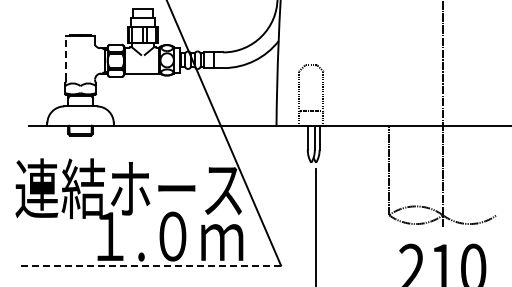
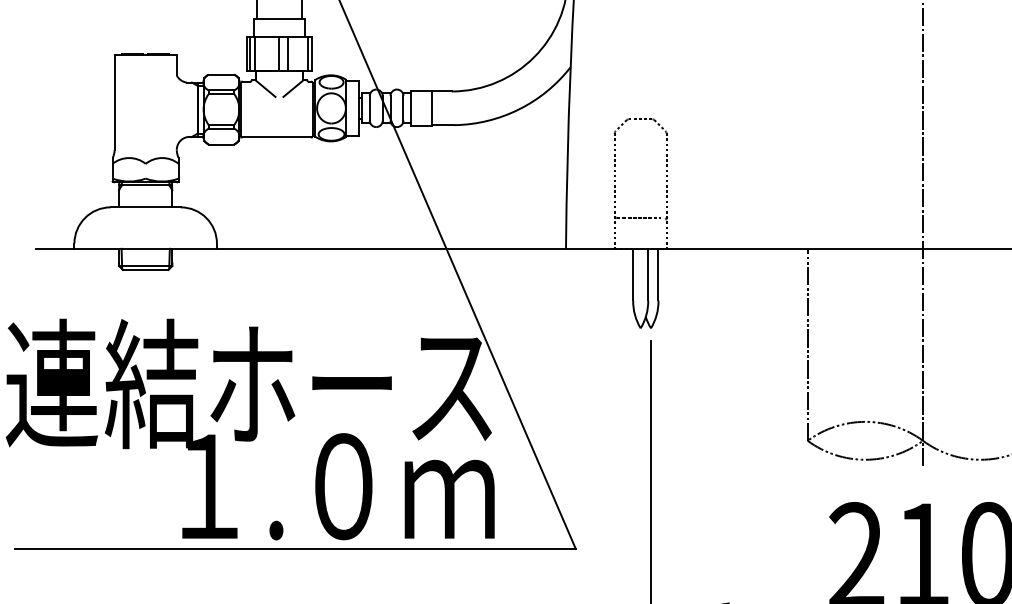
line: (66, 57) -> (115, 102), dashed -> solid
line: (150, 265) -> (295, 548), dashed -> solid

